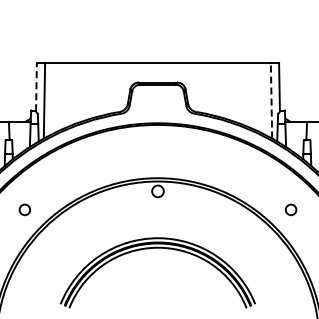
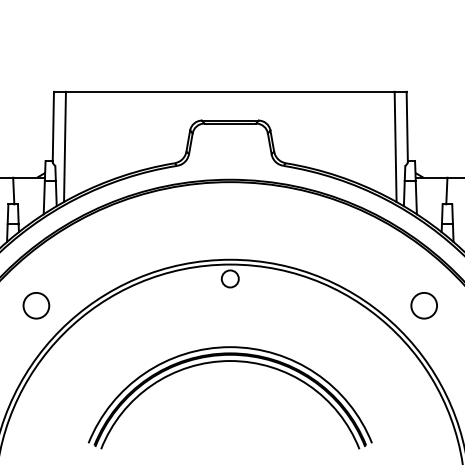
line: (36, 86) -> (53, 126), dashed -> solid
line: (271, 100) -> (395, 146), dashed -> solid
circle: (24, 209) -> (35, 305), size x1.67
circle: (290, 209) -> (423, 305), size x1.67

